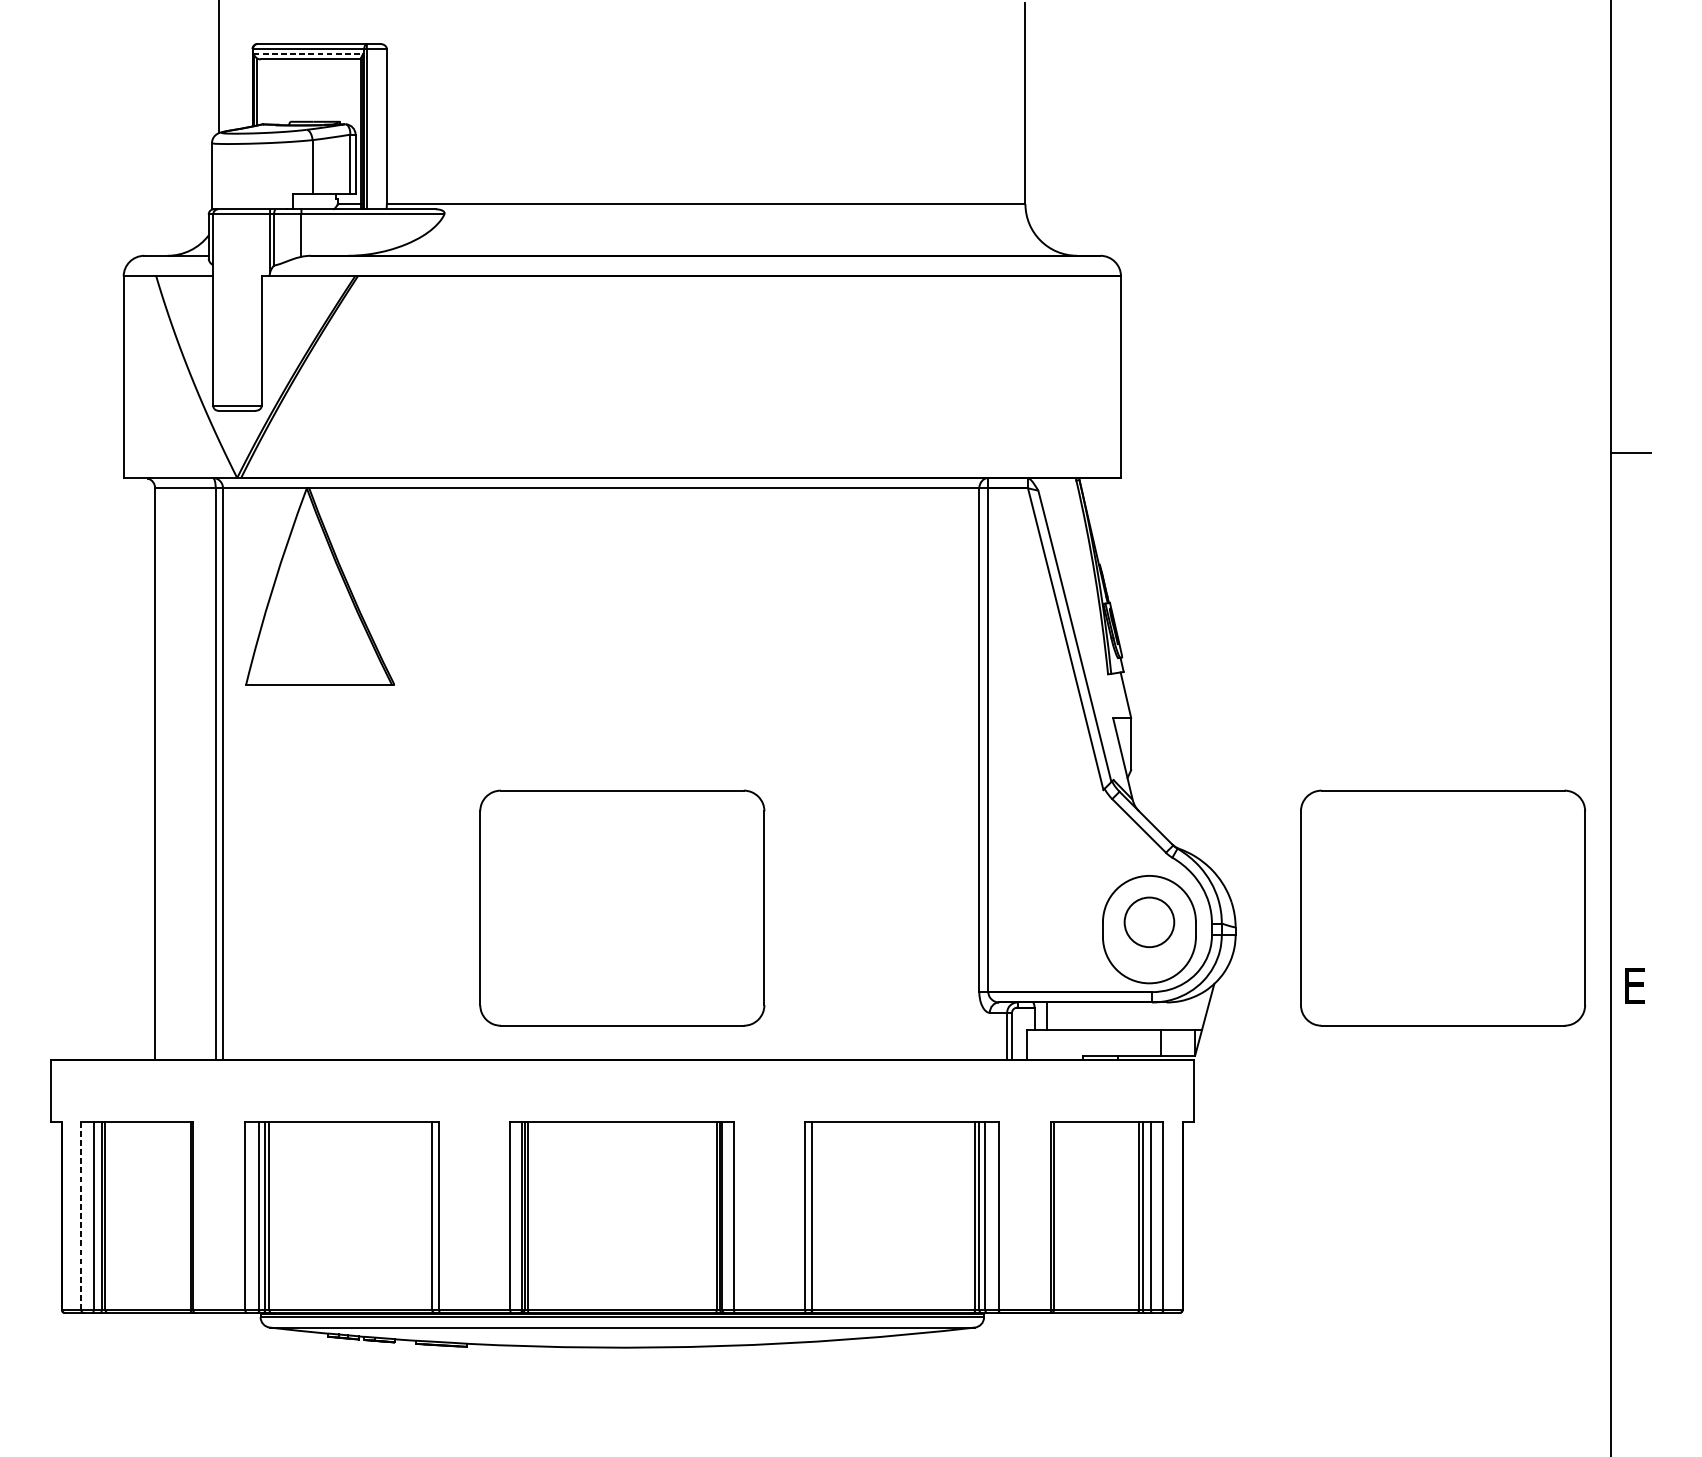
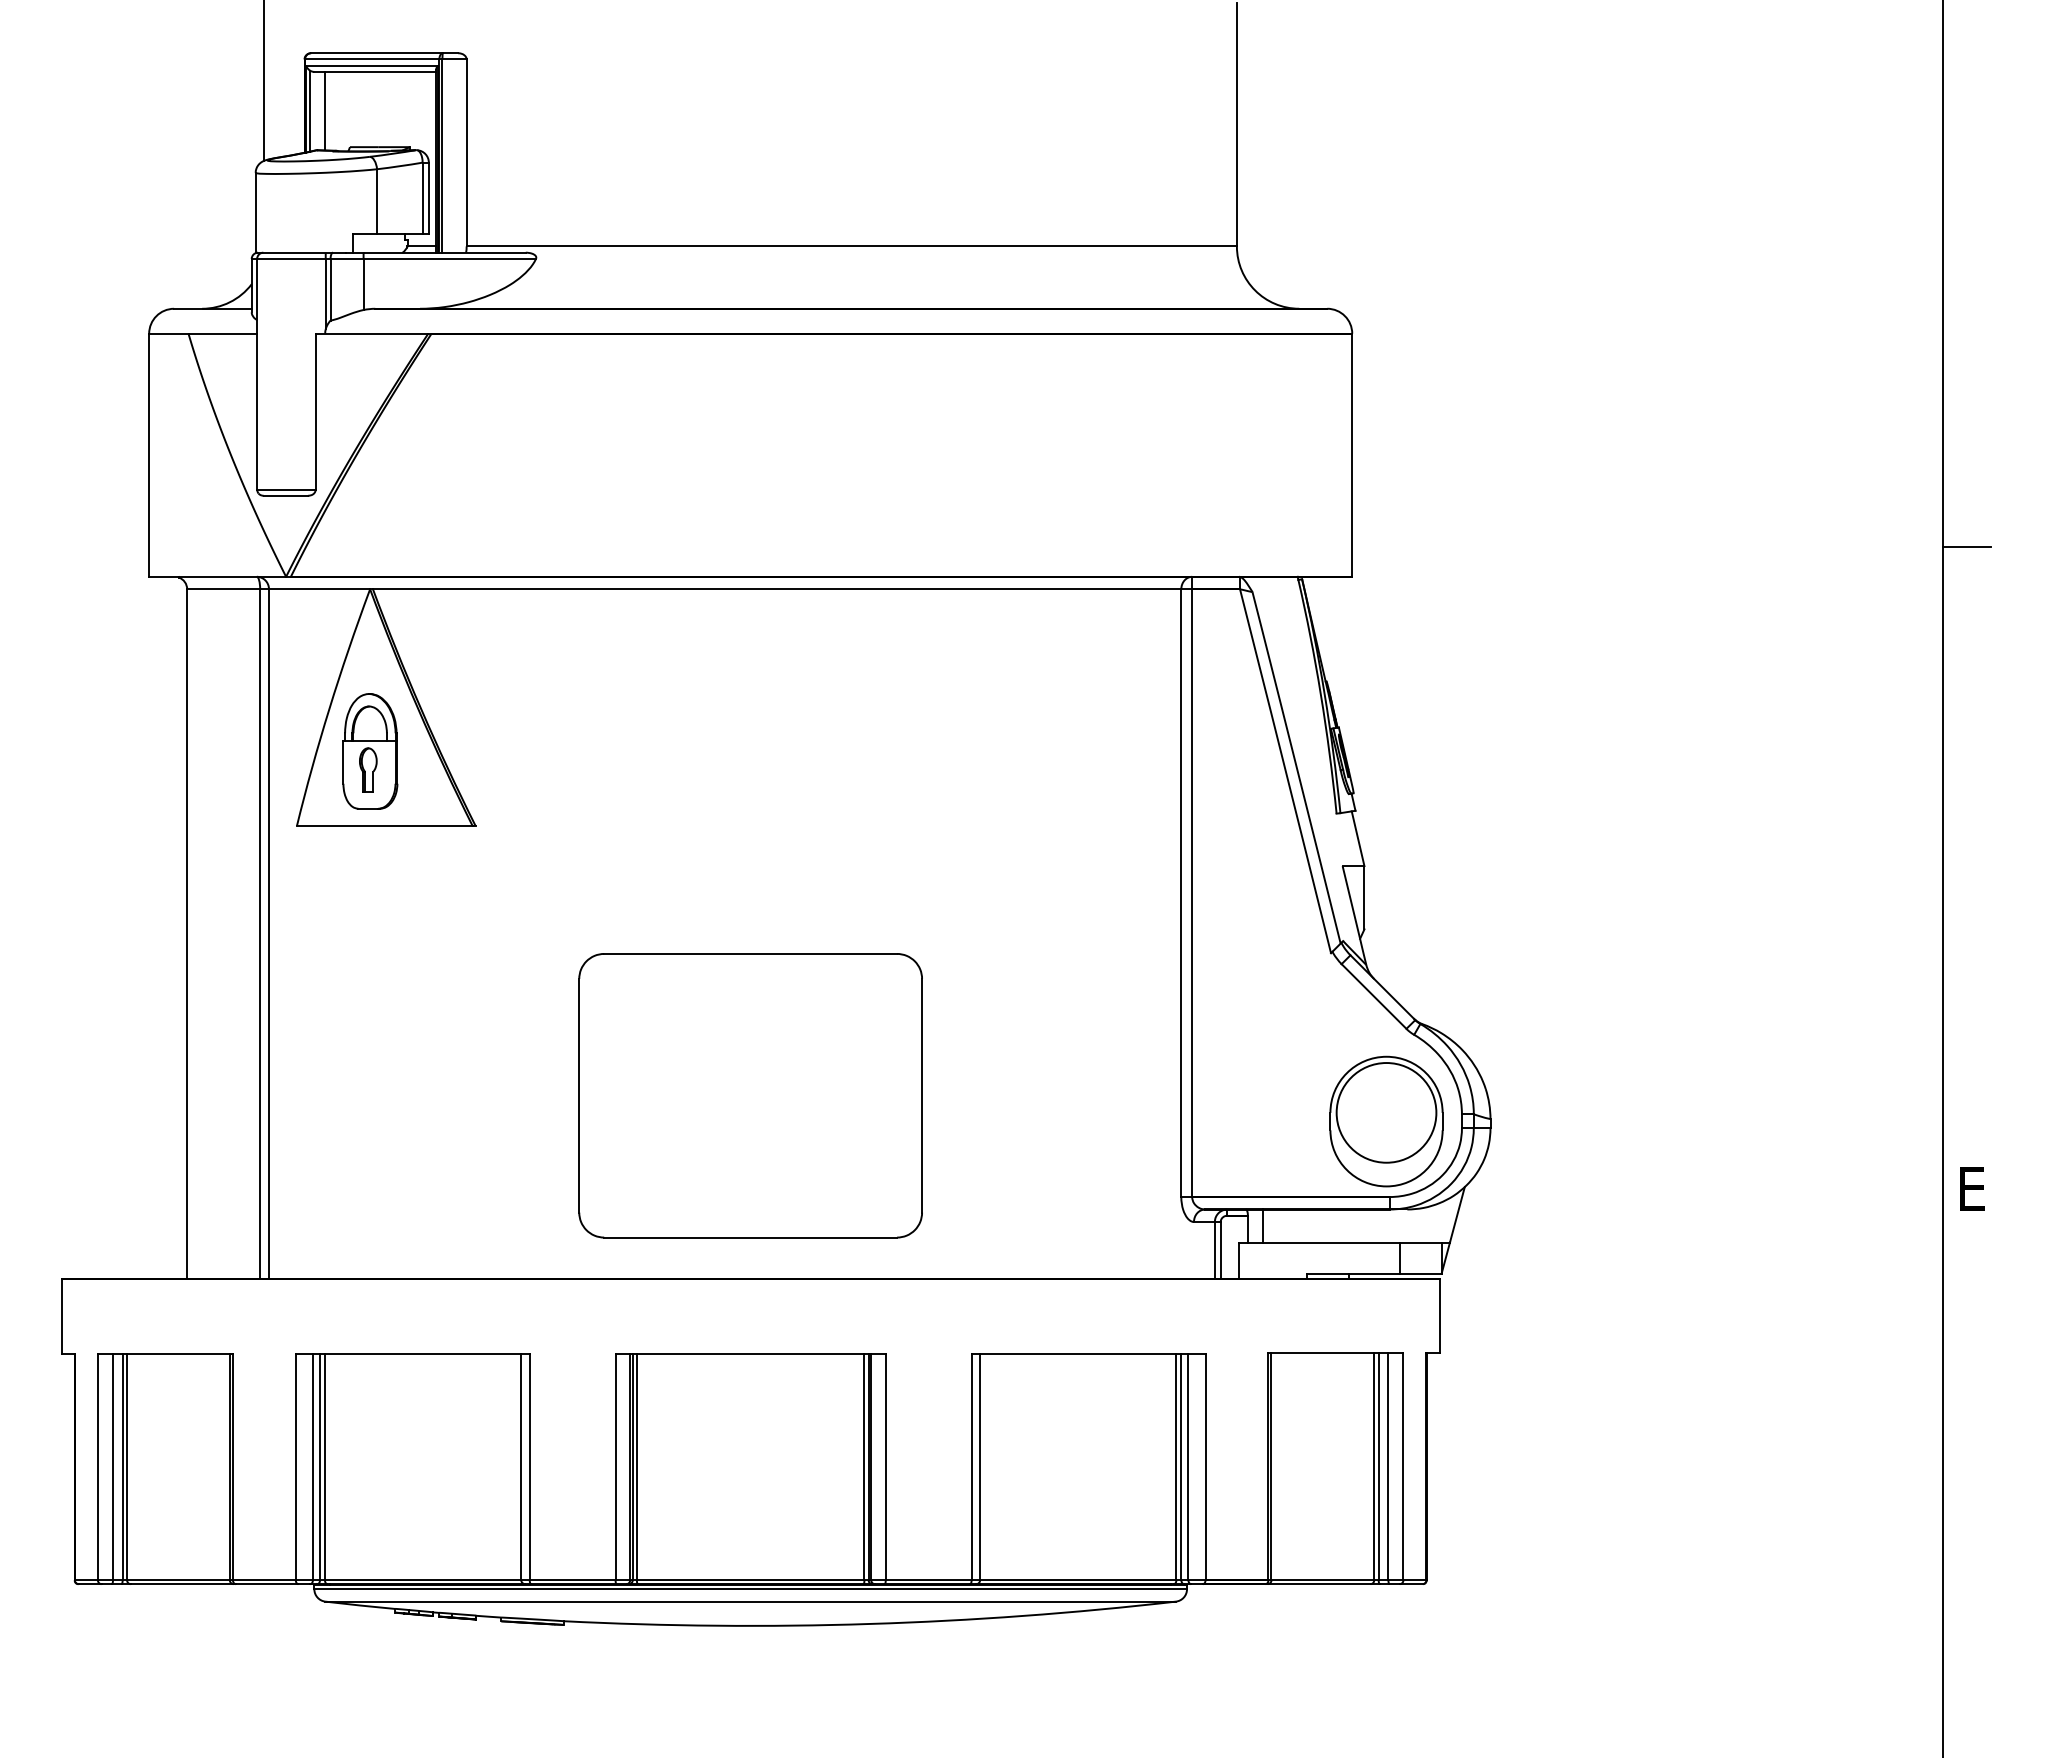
line: (308, 54) -> (371, 65), dashed -> solid
line: (269, 91) -> (325, 110), added
part: (307, 622) -> (370, 751), added
part: (1442, 907) -> (1740, 1095), removed
circle: (1149, 922) -> (1386, 1112), size x1.67
line: (80, 1216) -> (97, 1467), dashed -> solid

